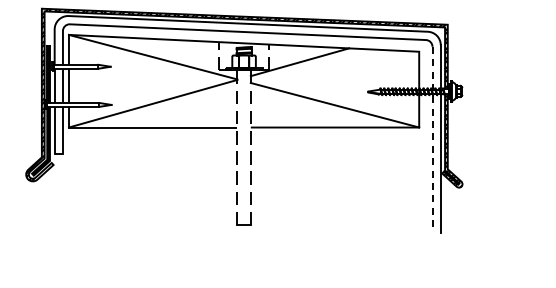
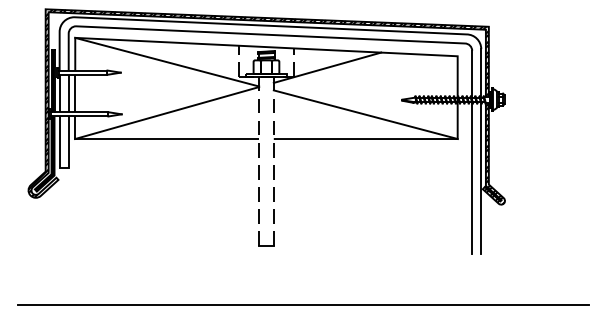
line: (432, 140) -> (472, 153), dashed -> solid
line: (277, 279) -> (302, 304), added

